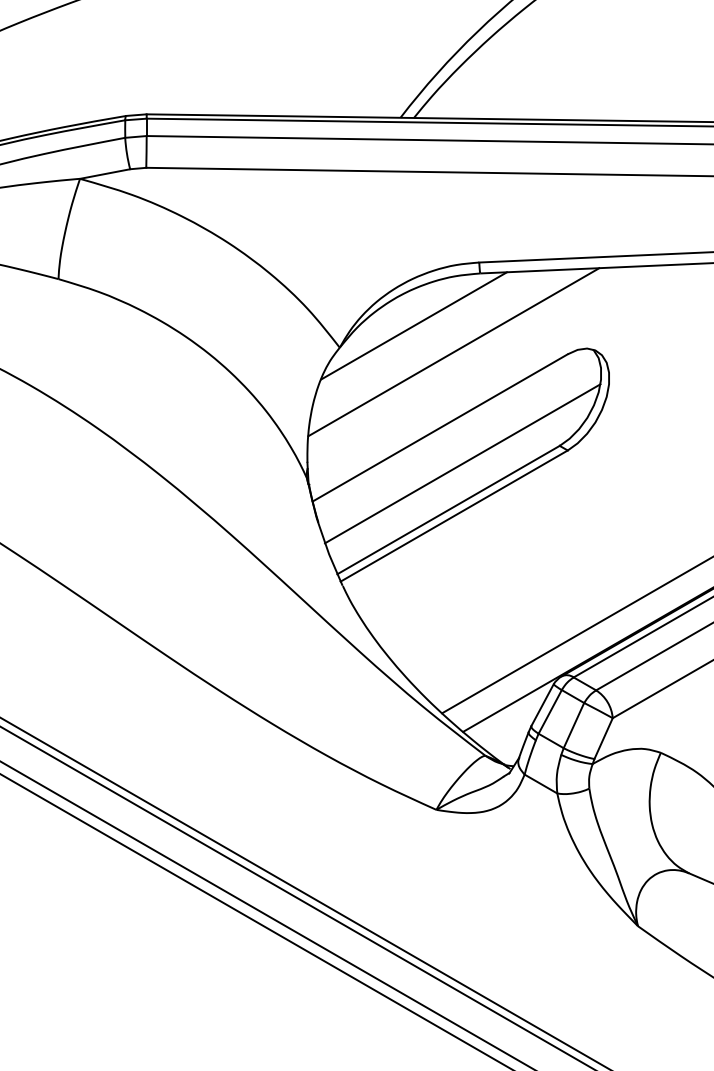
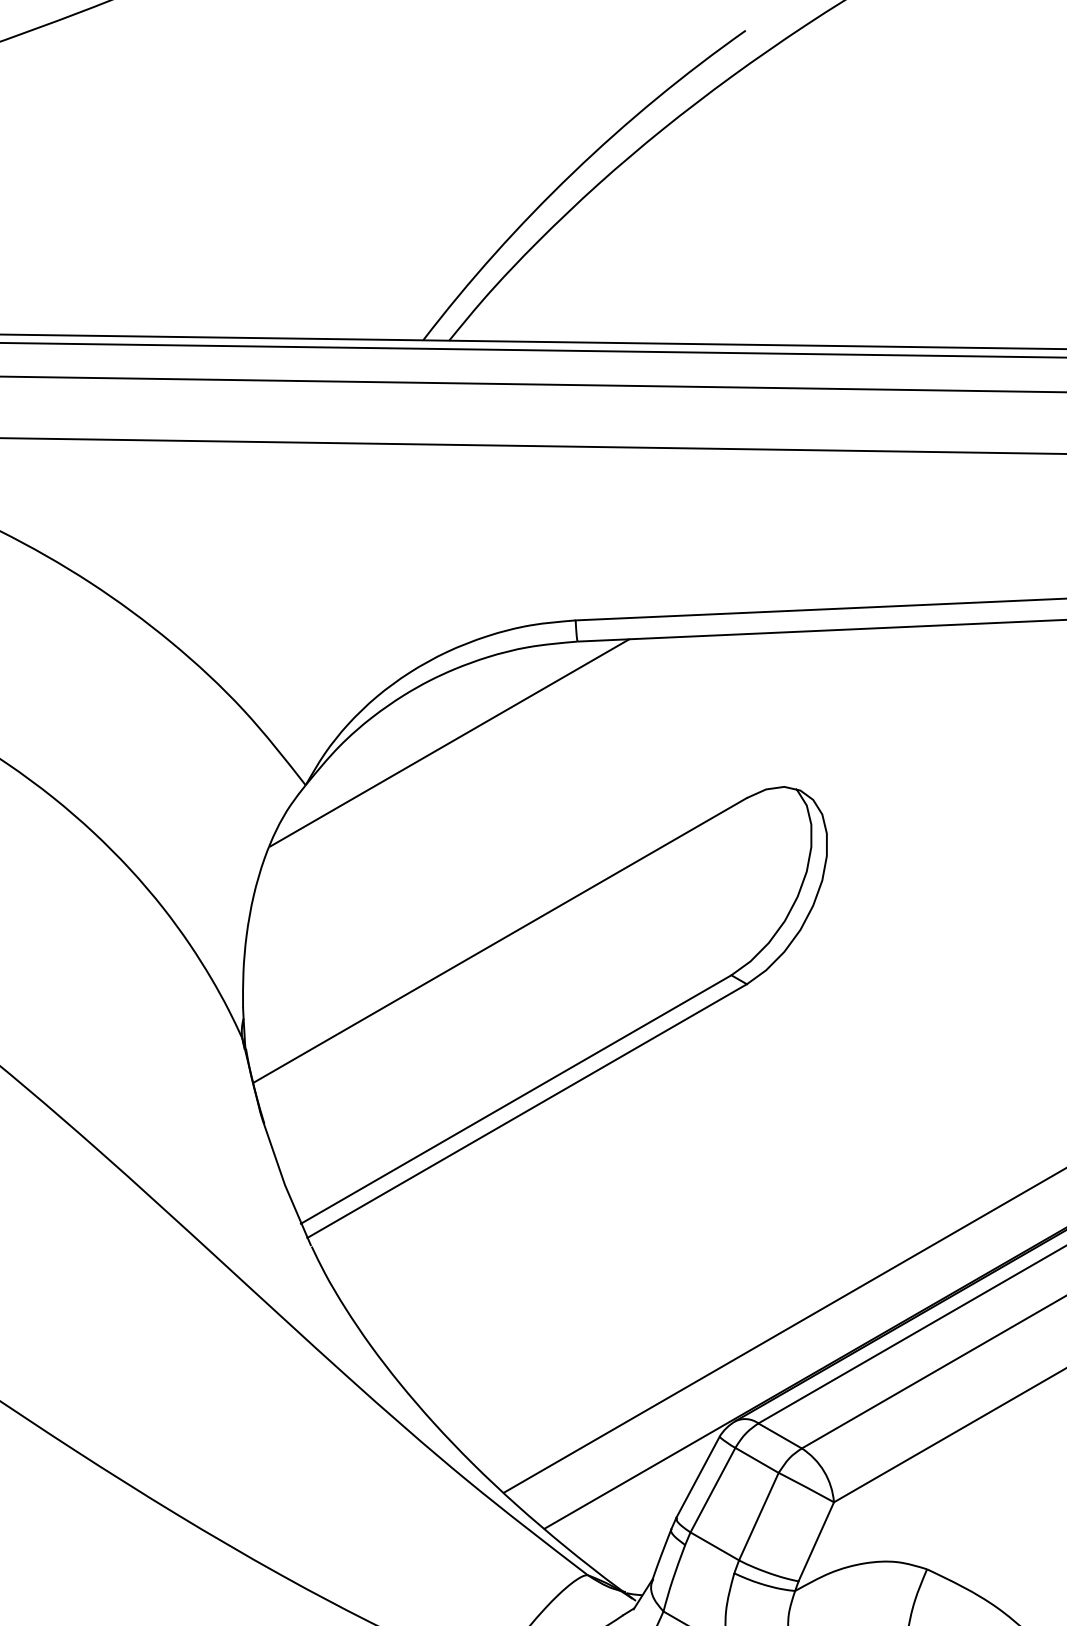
line: (453, 352) -> (525, 794), removed
line: (462, 463) -> (543, 1009), removed

